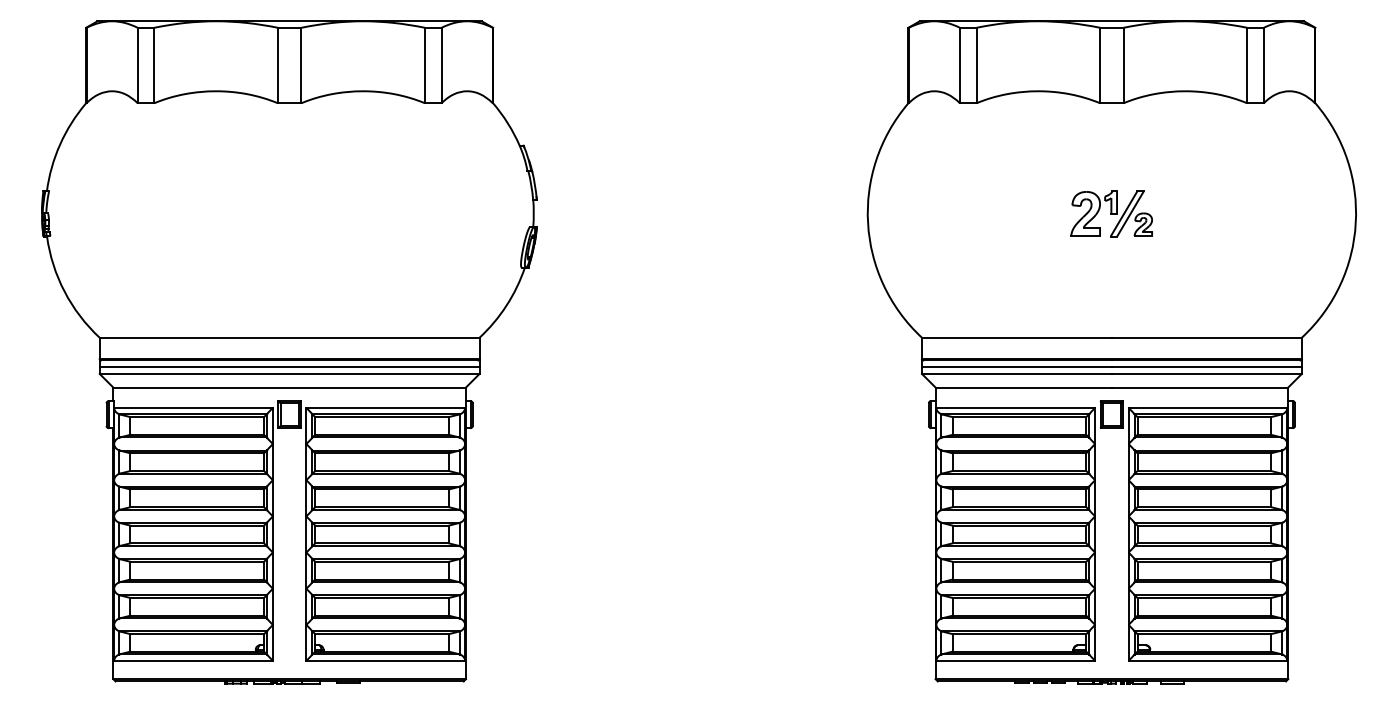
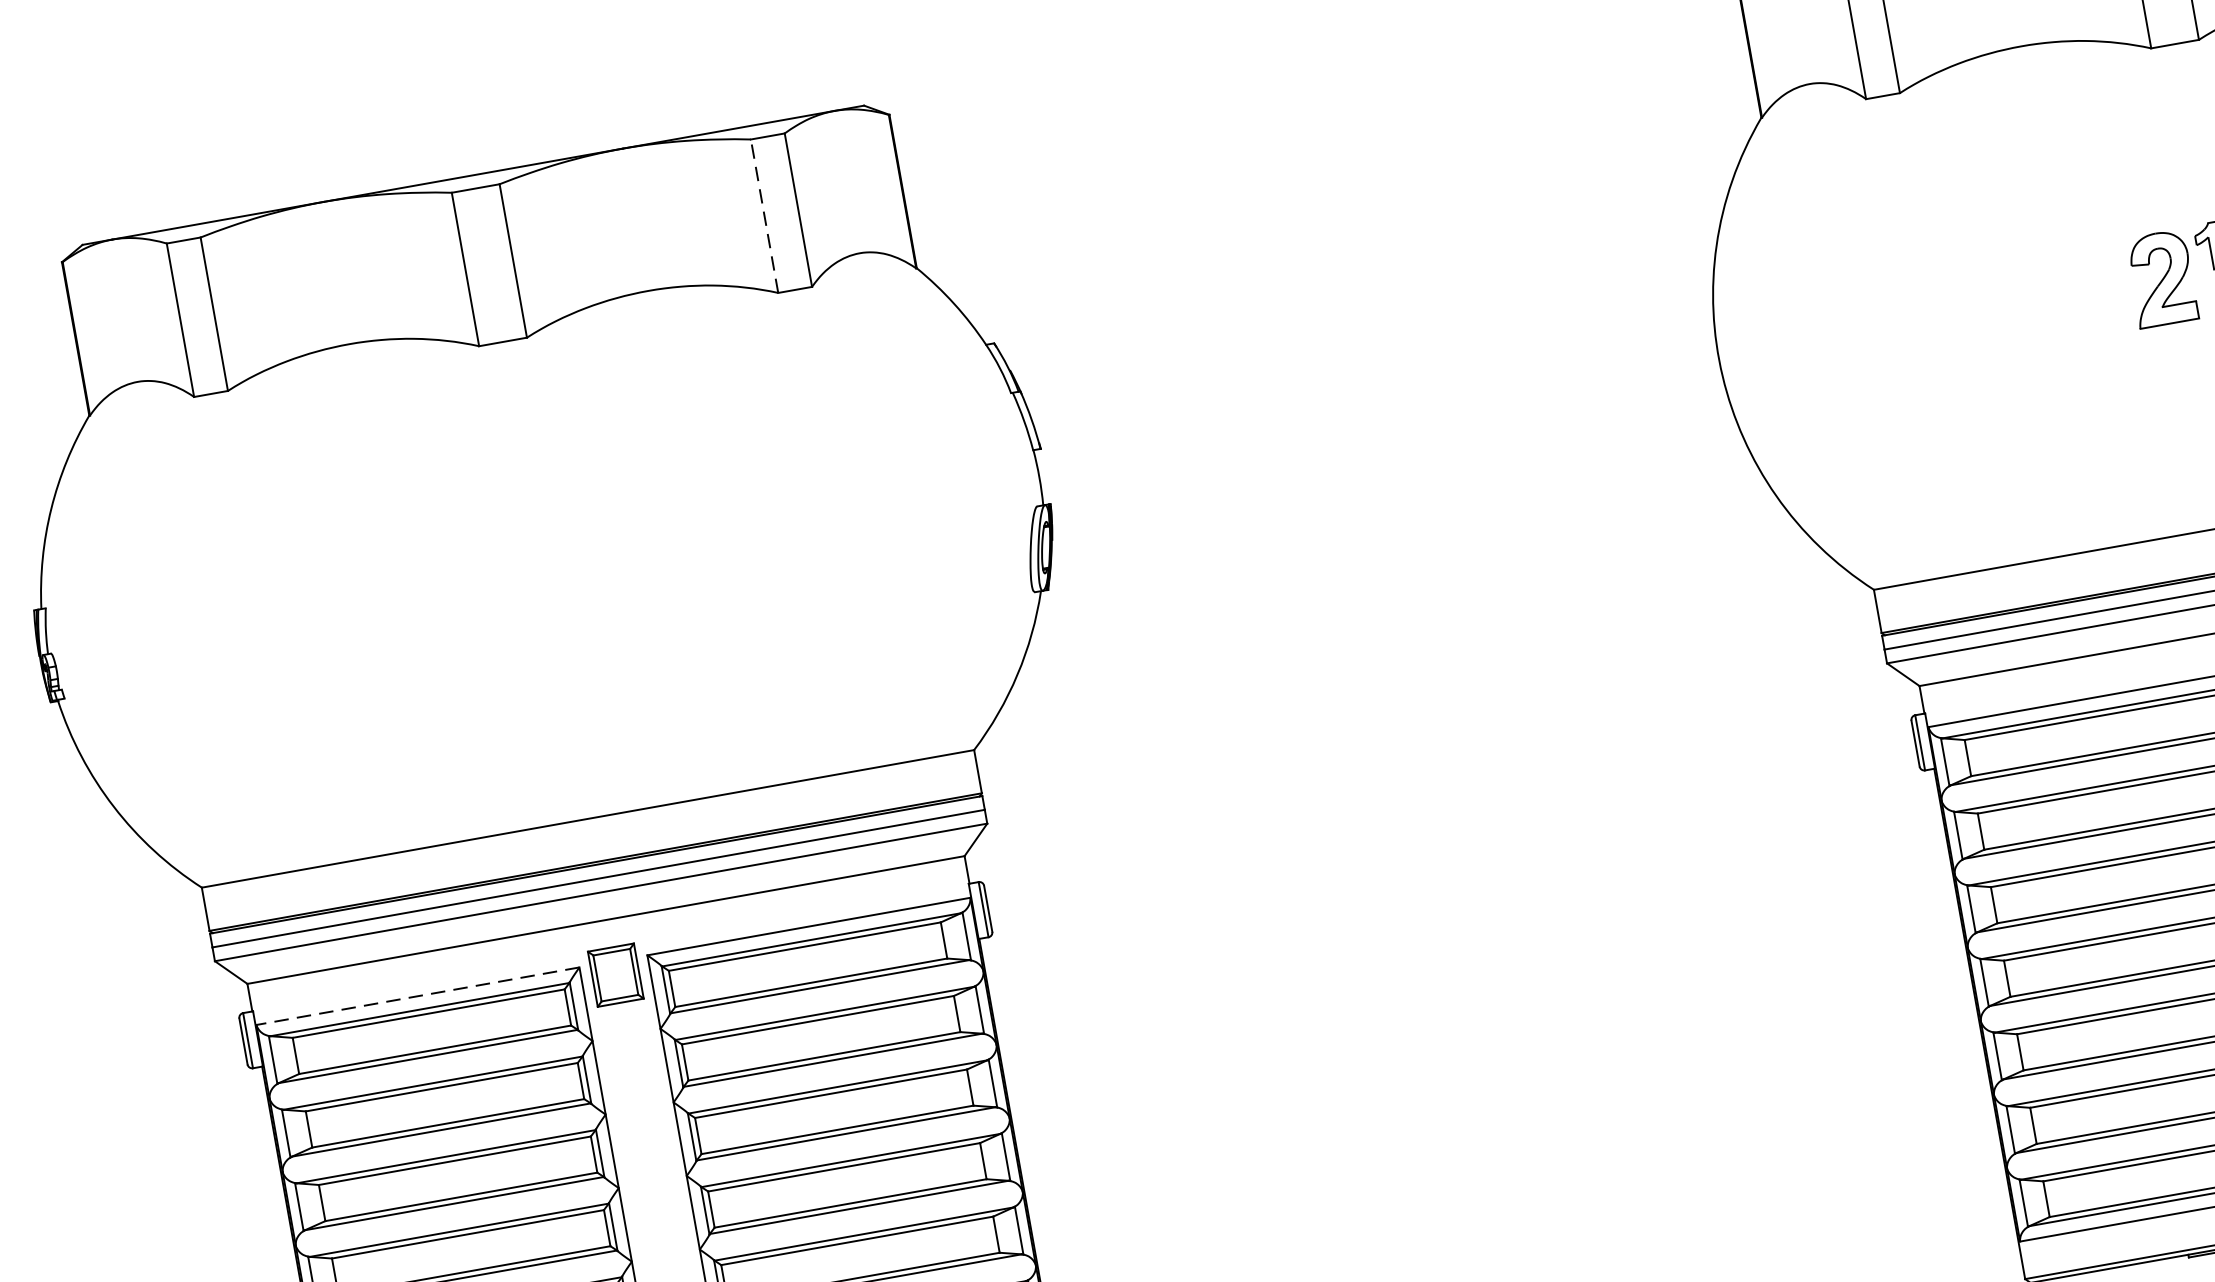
line: (424, 65) -> (763, 216), solid -> dashed
line: (193, 407) -> (417, 995), solid -> dashed

